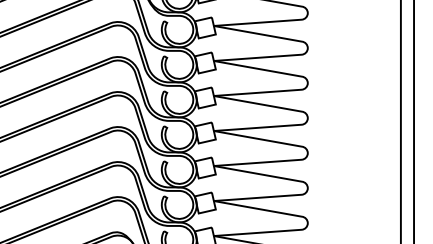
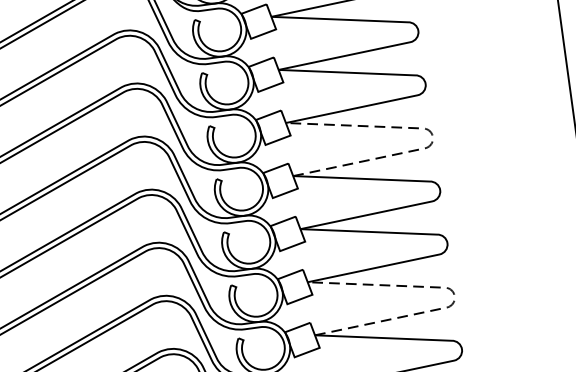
line: (307, 118) -> (432, 137), solid -> dashed
line: (307, 223) -> (454, 296), solid -> dashed

